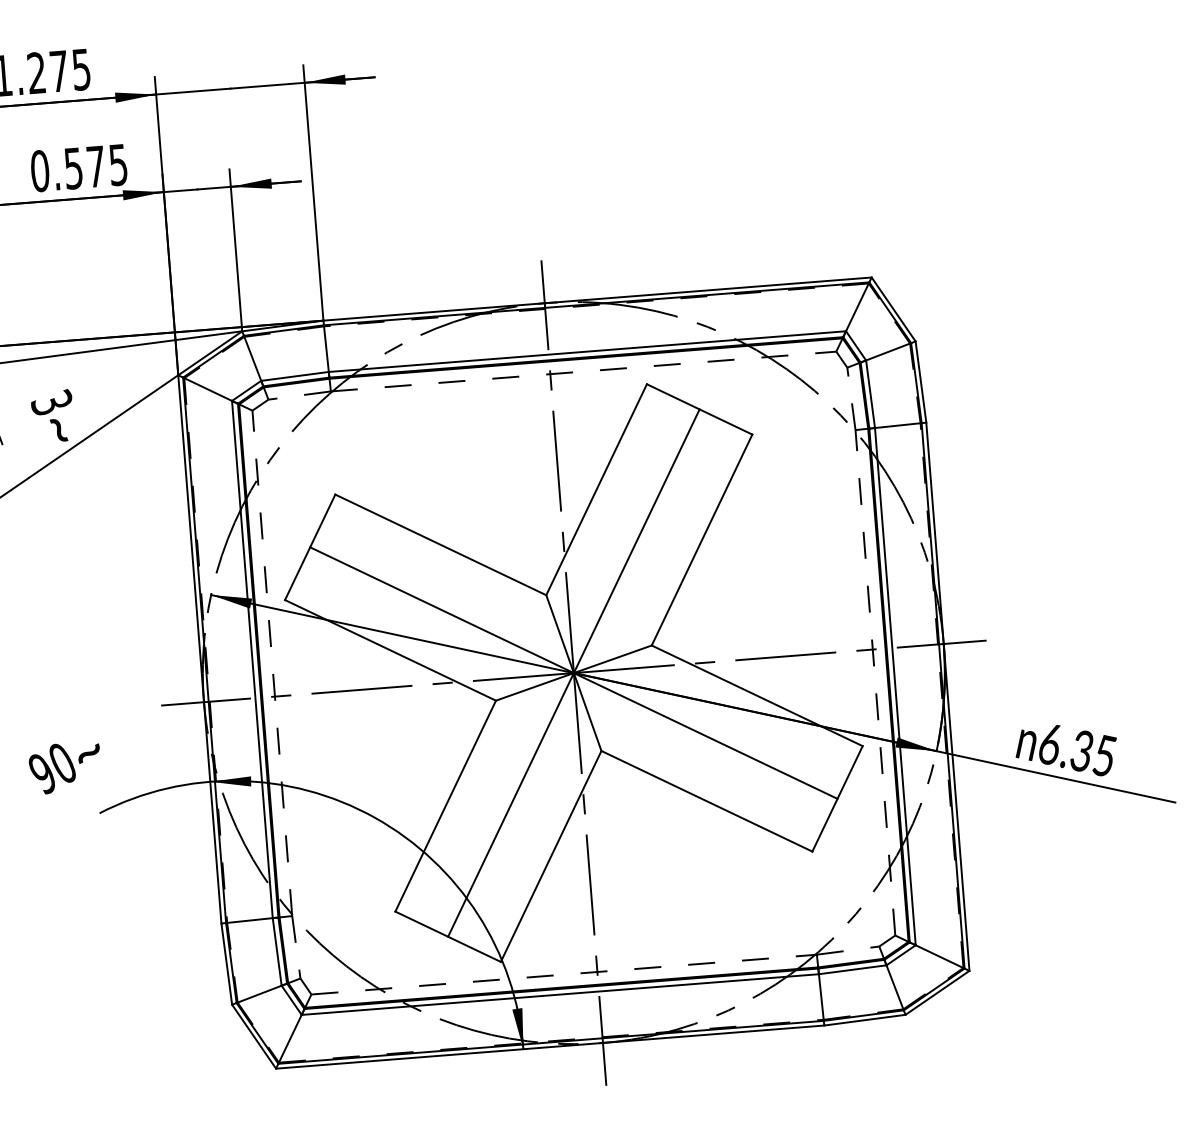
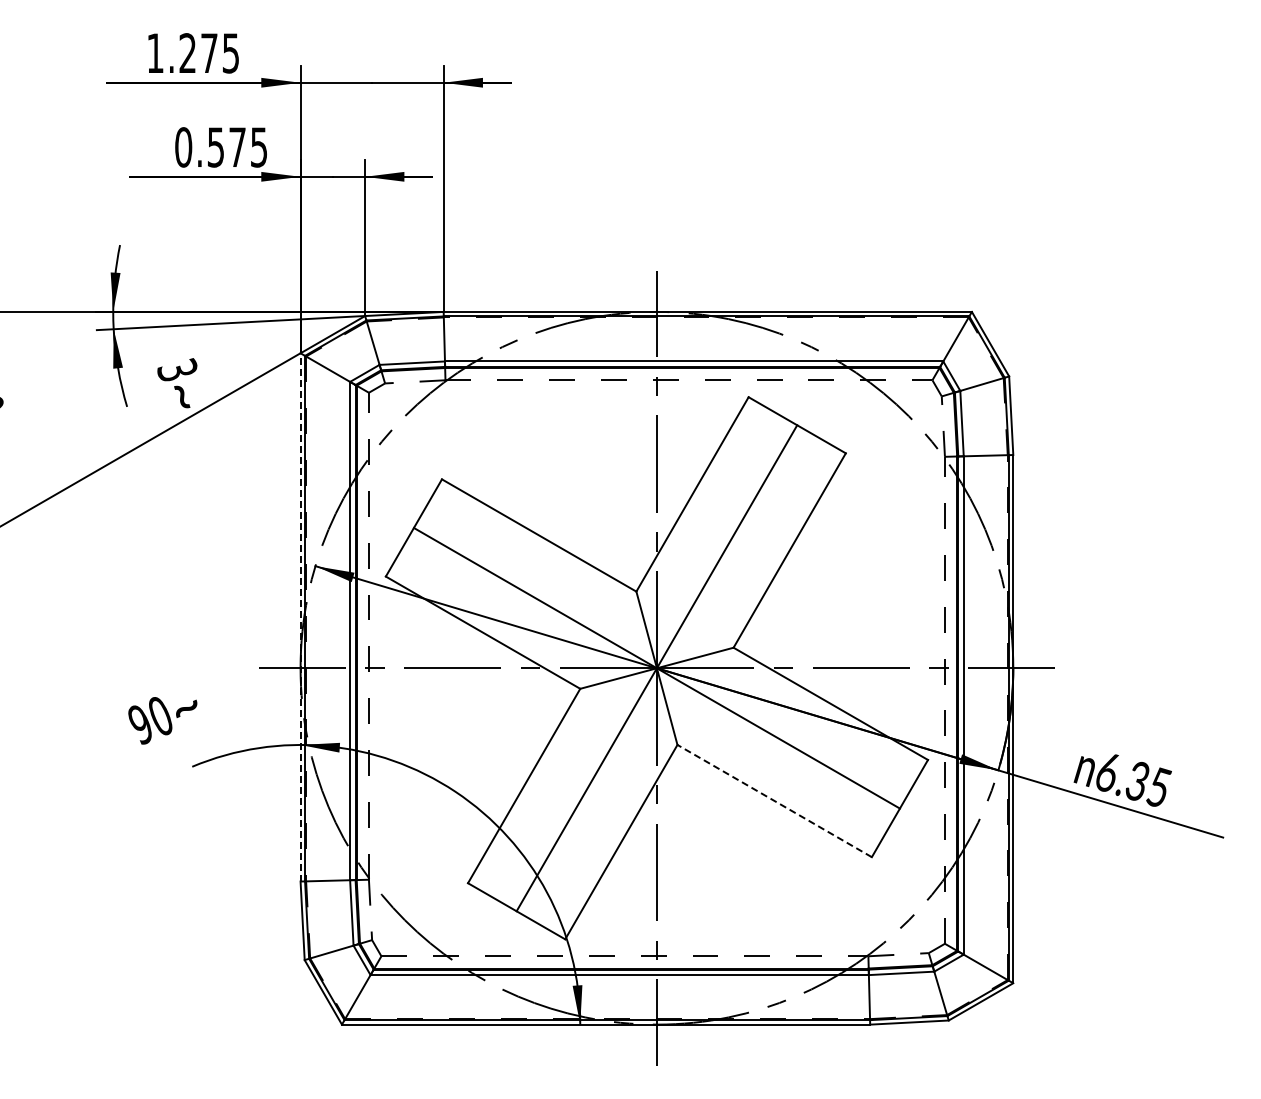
line: (199, 648) -> (300, 616), solid -> dashed
line: (706, 800) -> (774, 800), solid -> dashed

